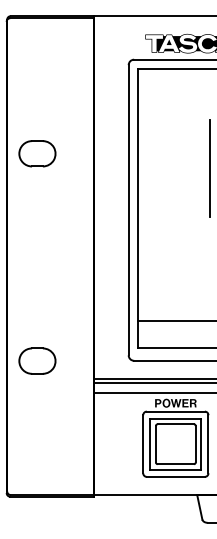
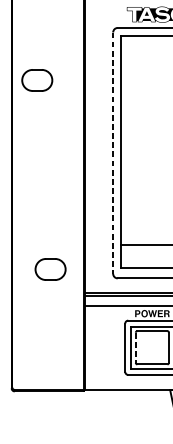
part: (37, 153) -> (37, 80), moved
line: (128, 210) -> (113, 153), solid -> dashed
part: (37, 360) -> (50, 268), moved
line: (155, 444) -> (135, 347), solid -> dashed

